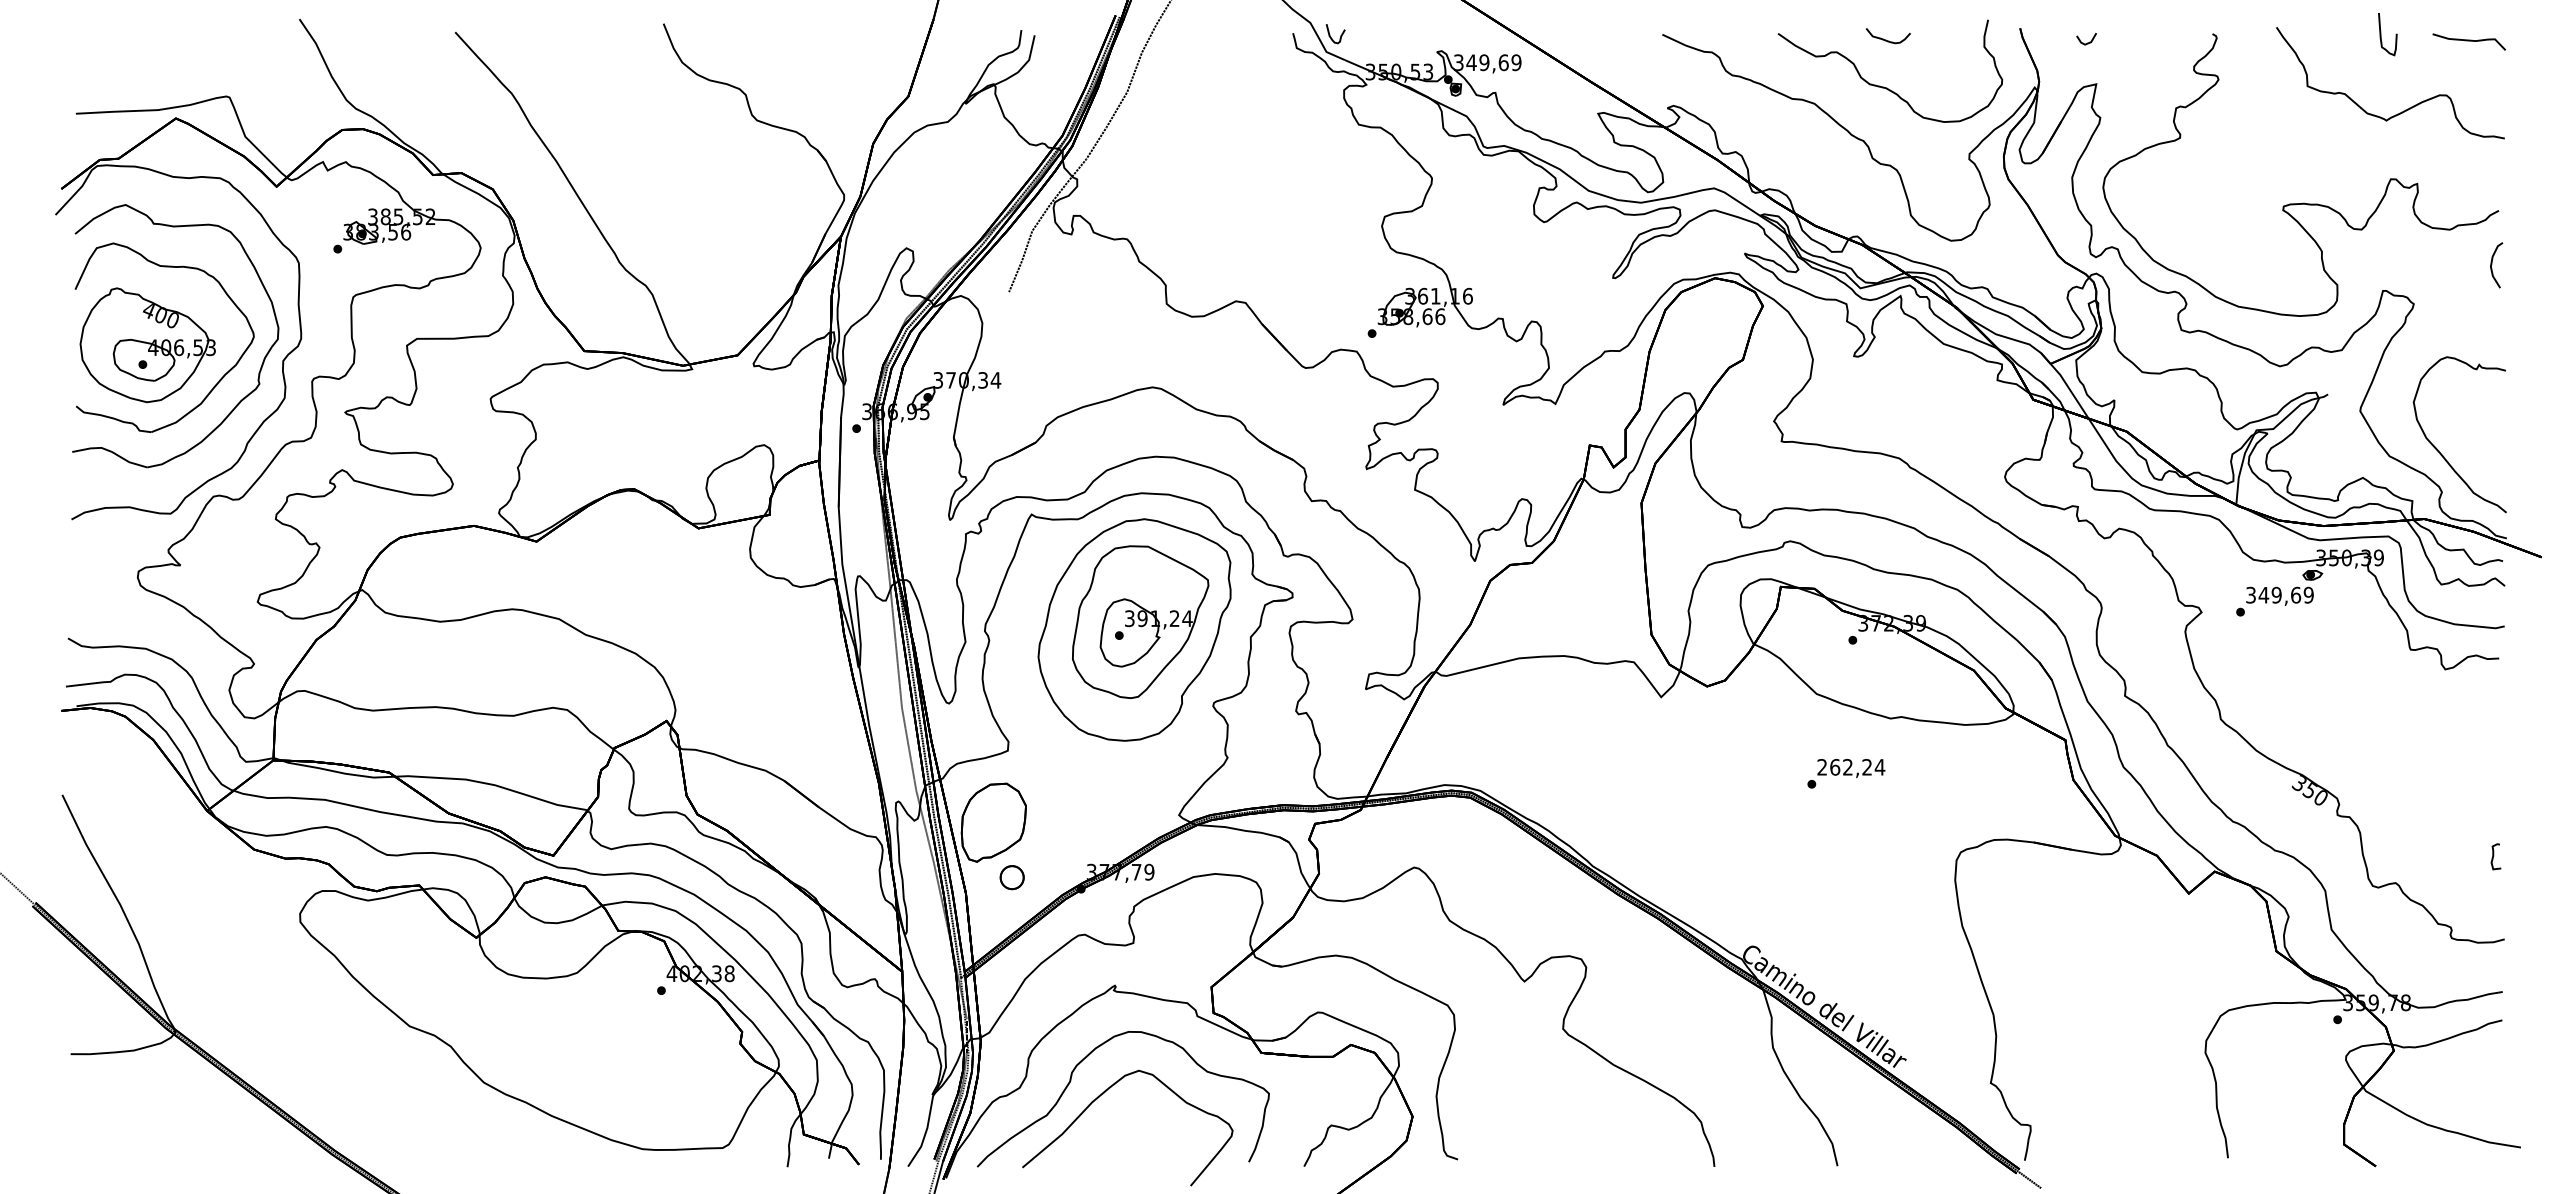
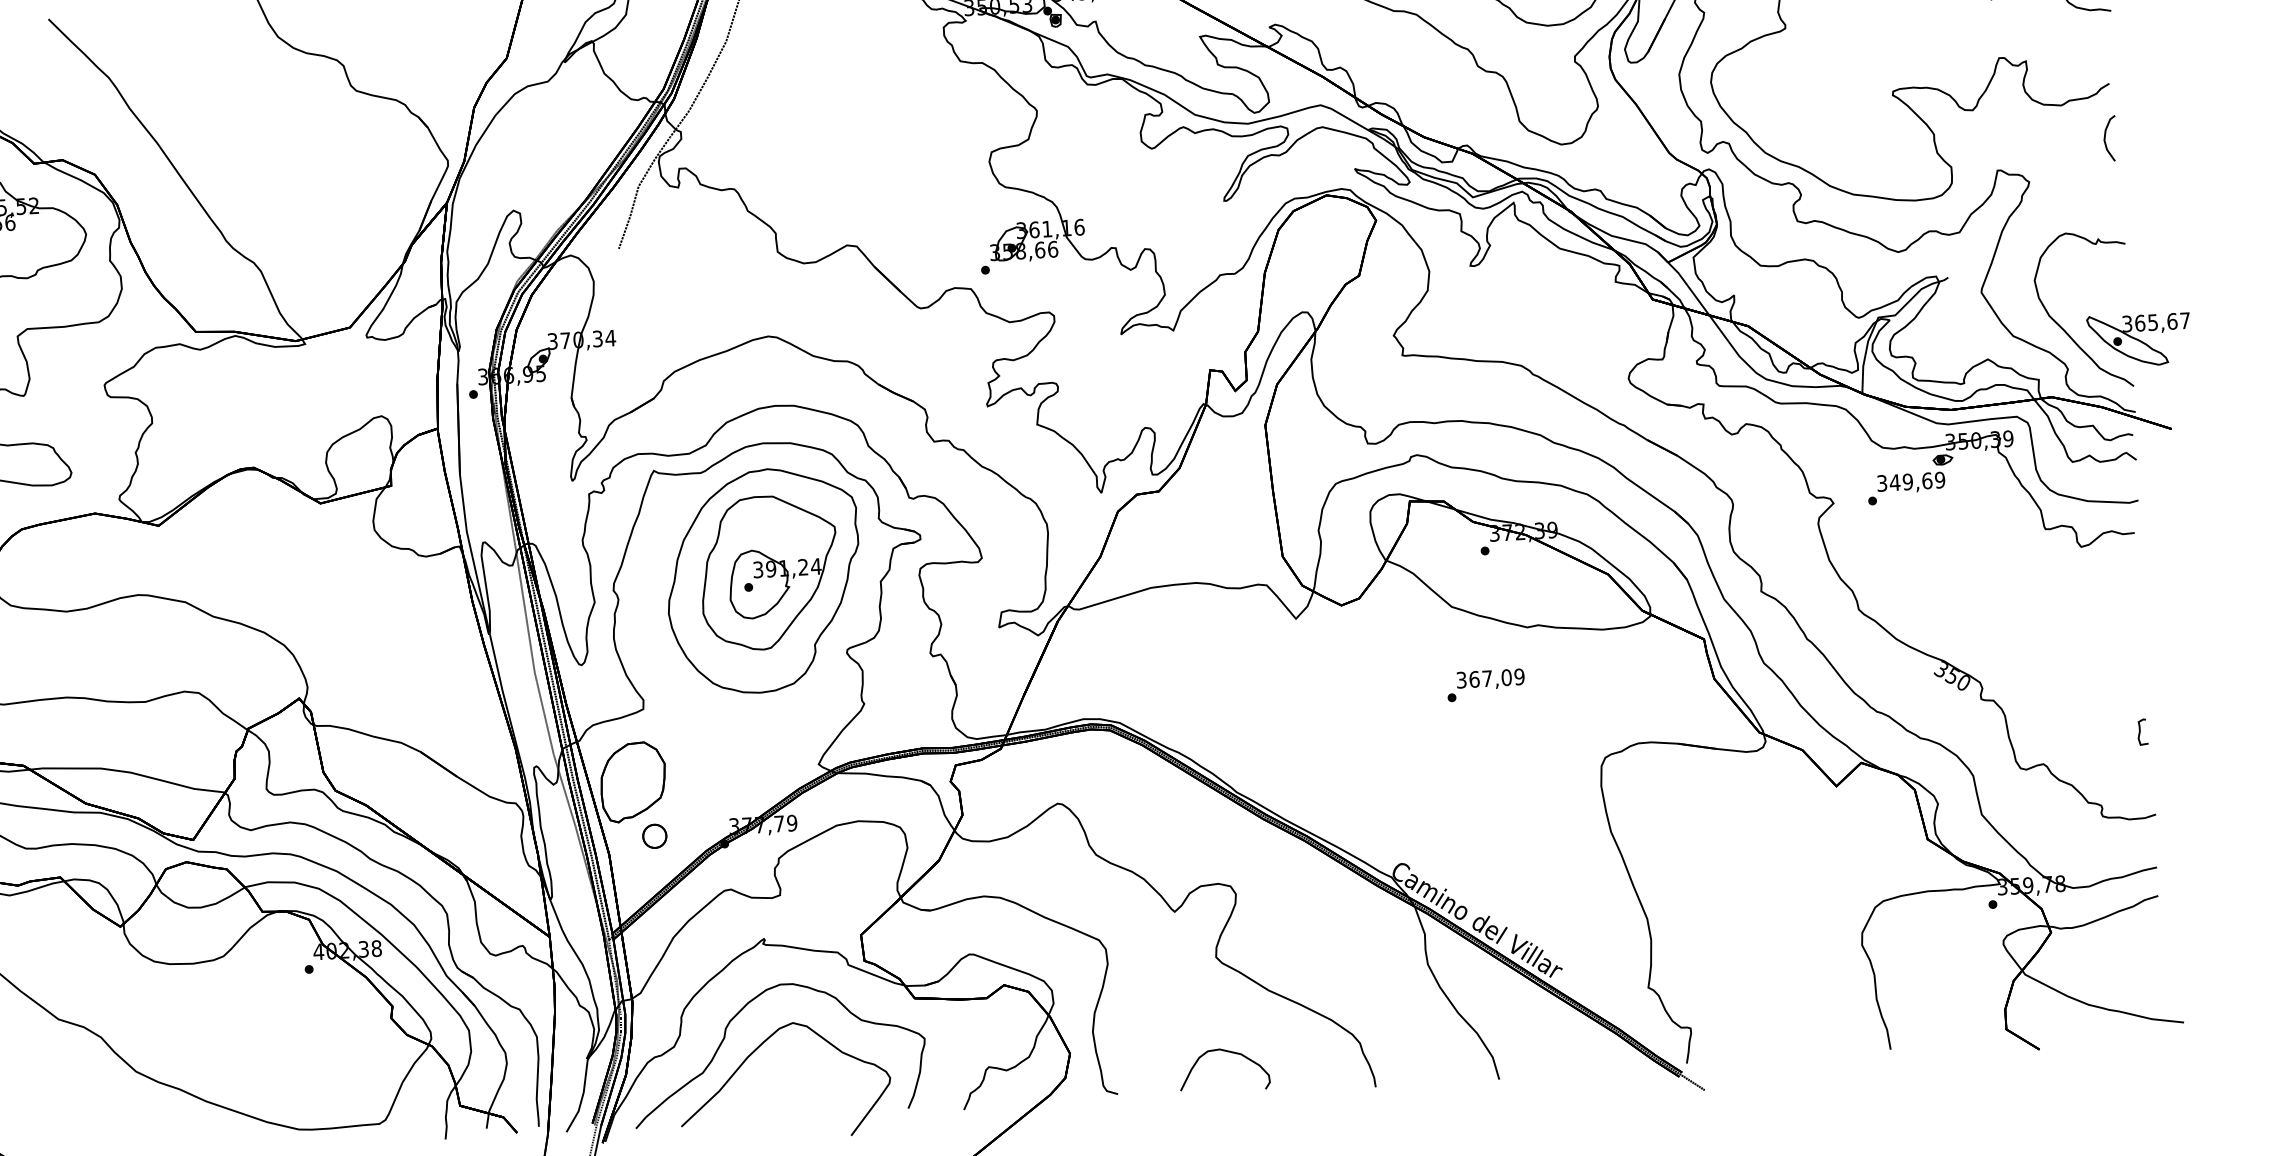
part: (2513, 466) -> (2138, 339), added
text: (1851, 766) -> (1490, 677), 262,24 -> 367,09
curve: (1570, 1124) -> (1228, 1052), added

